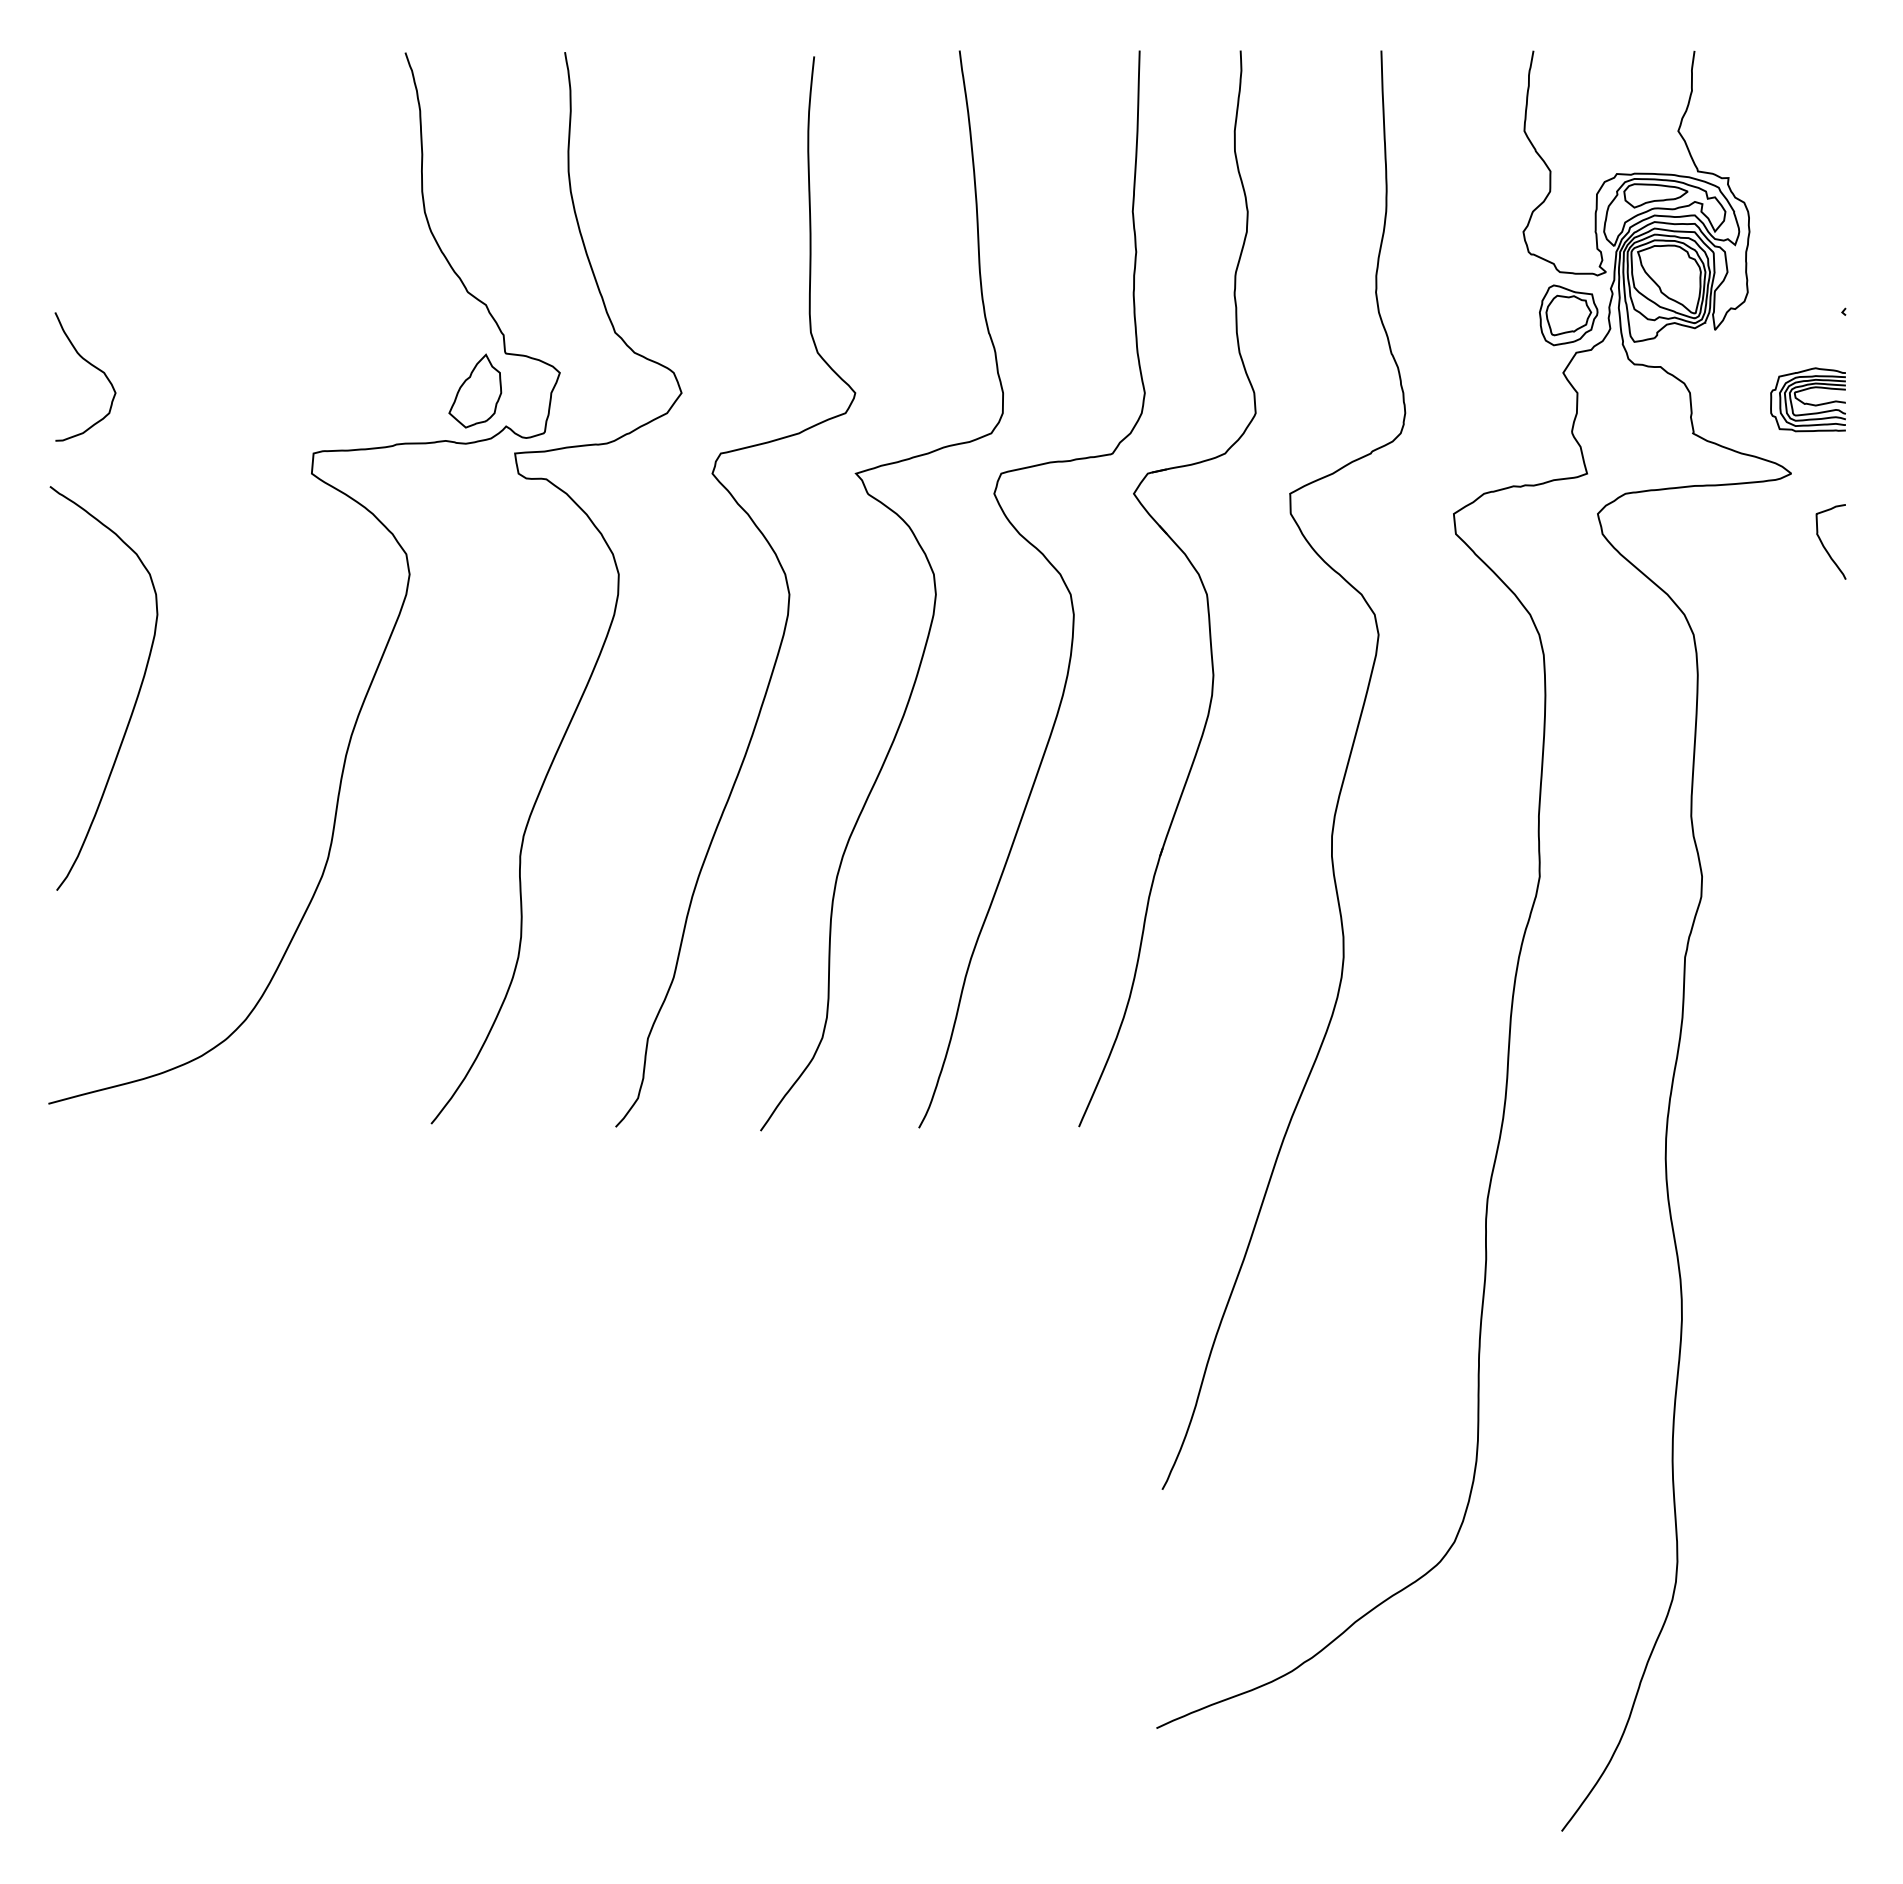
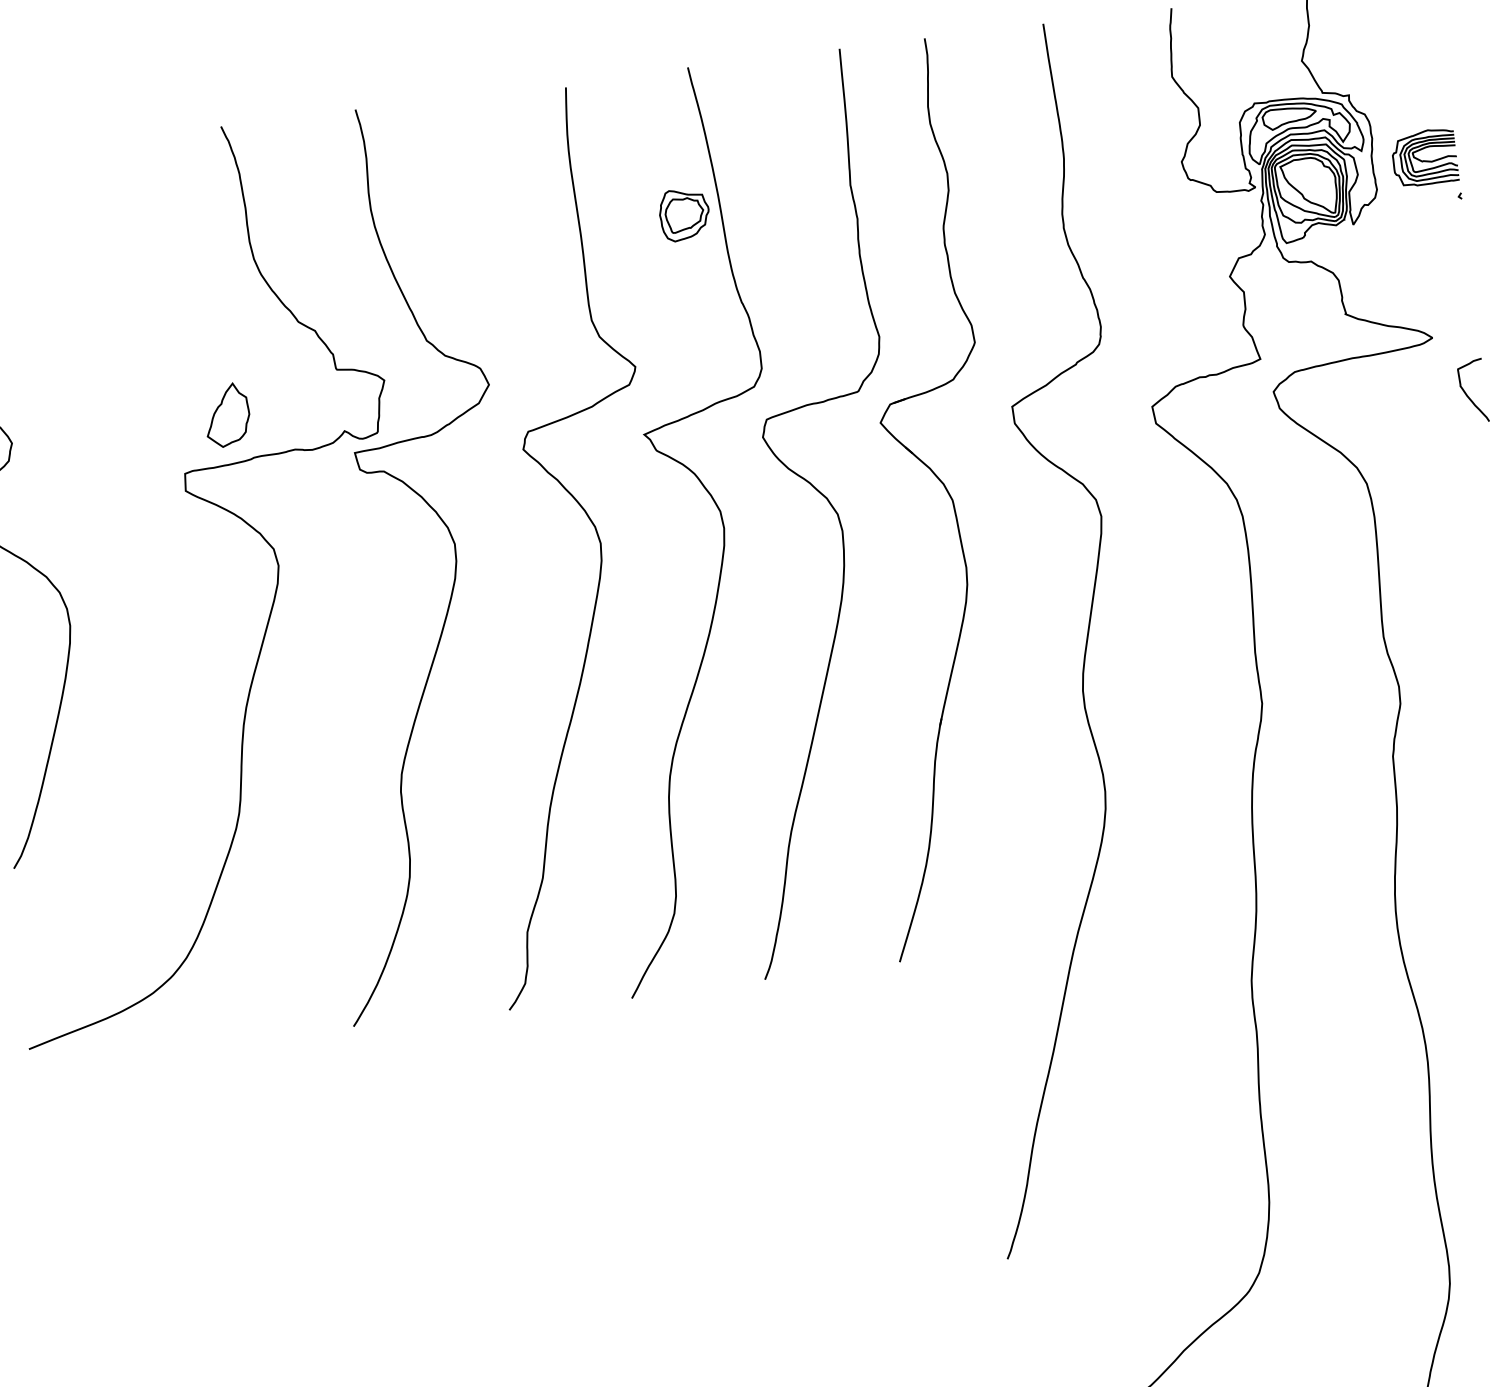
part: (1568, 315) -> (684, 214), moved
part: (475, 390) -> (227, 414), moved
part: (1807, 399) -> (1424, 157), moved

